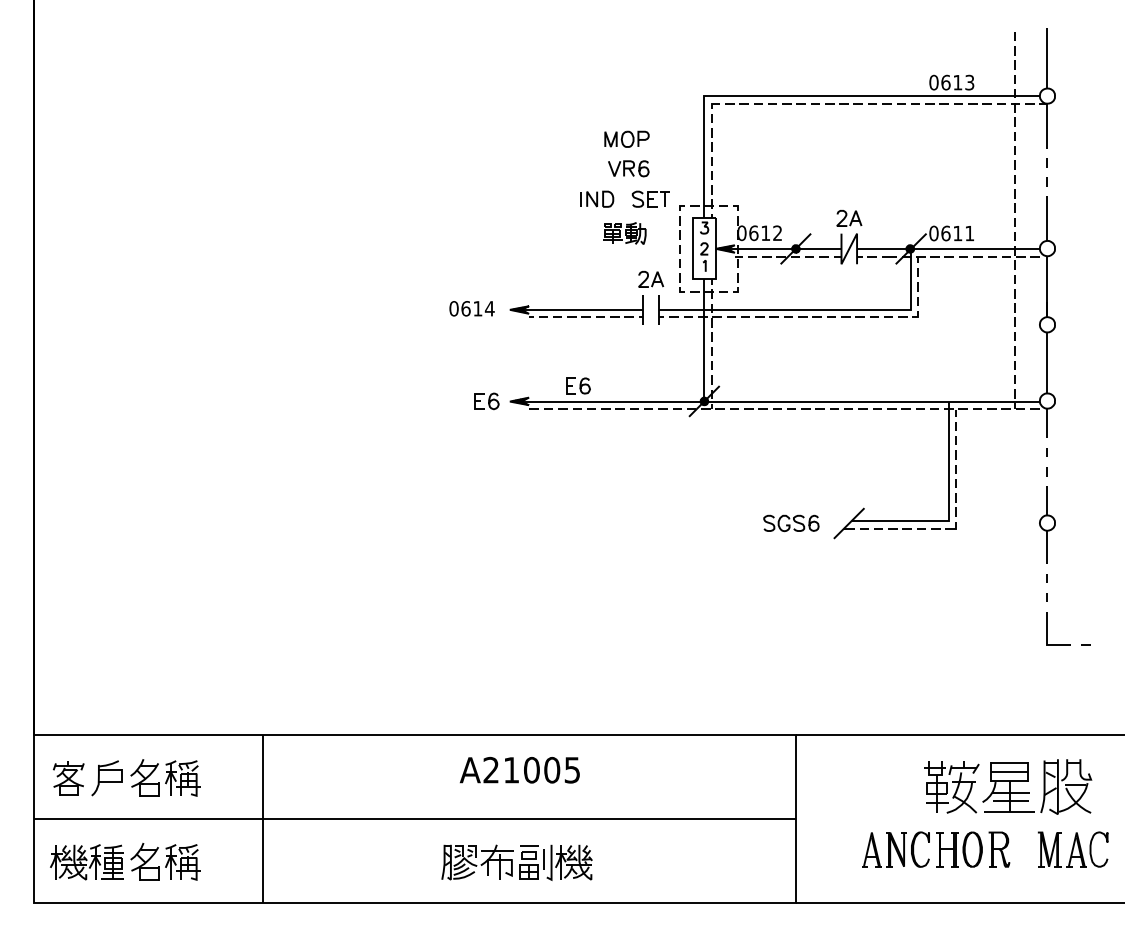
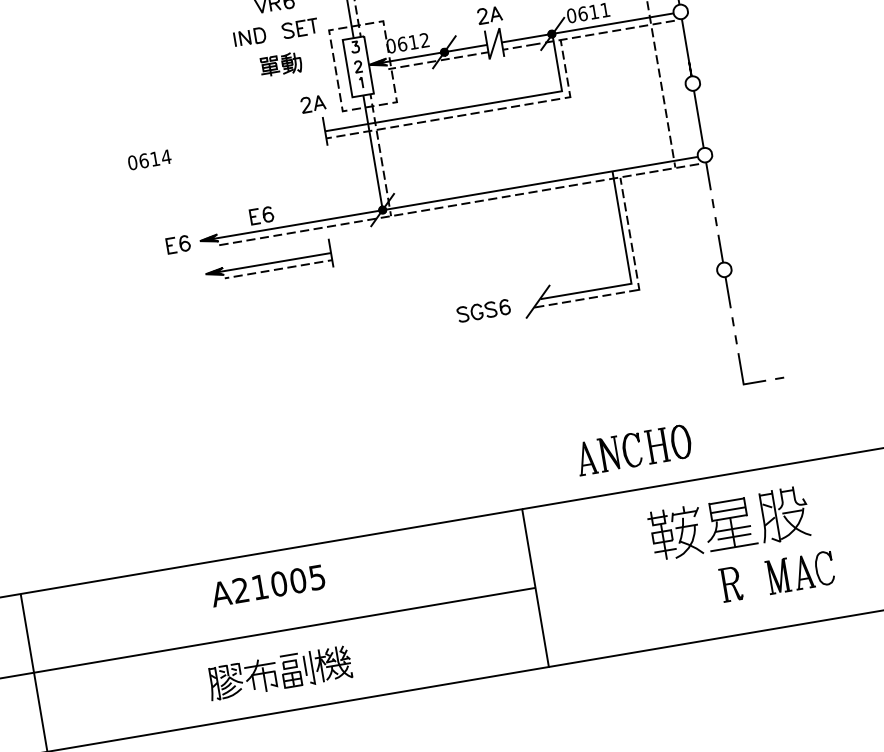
part: (576, 309) -> (268, 263), moved
part: (914, 849) -> (626, 451), moved

